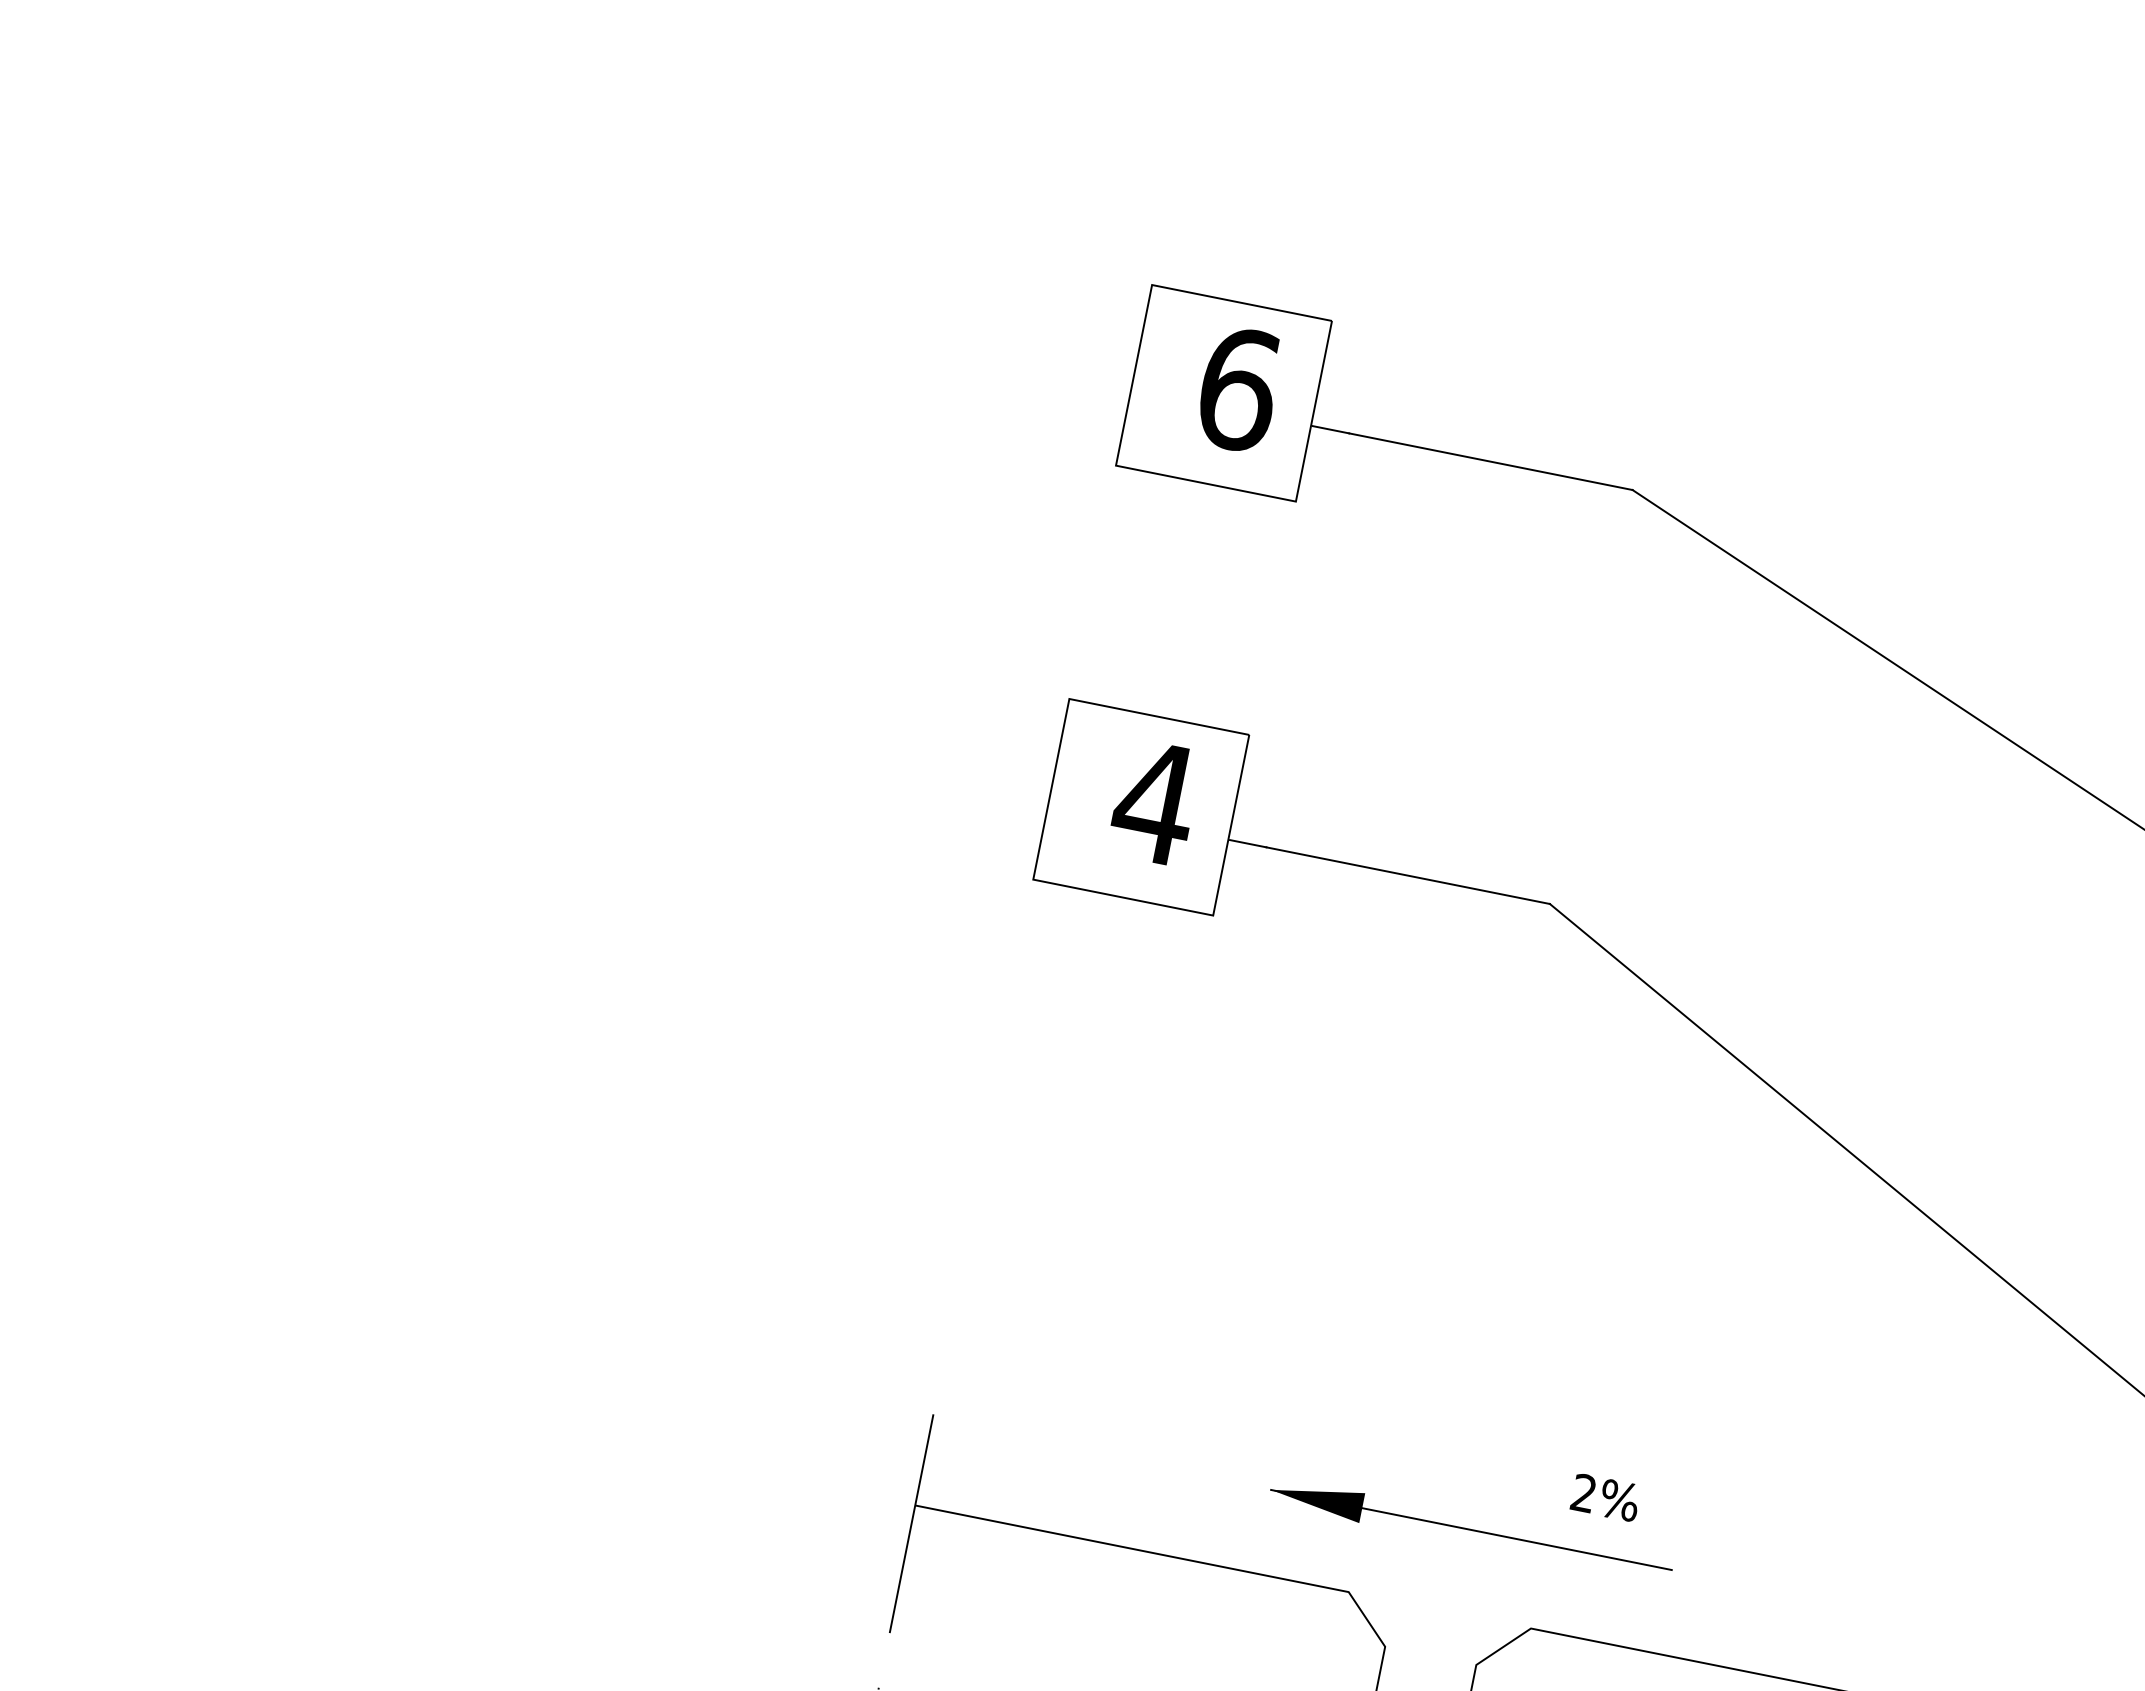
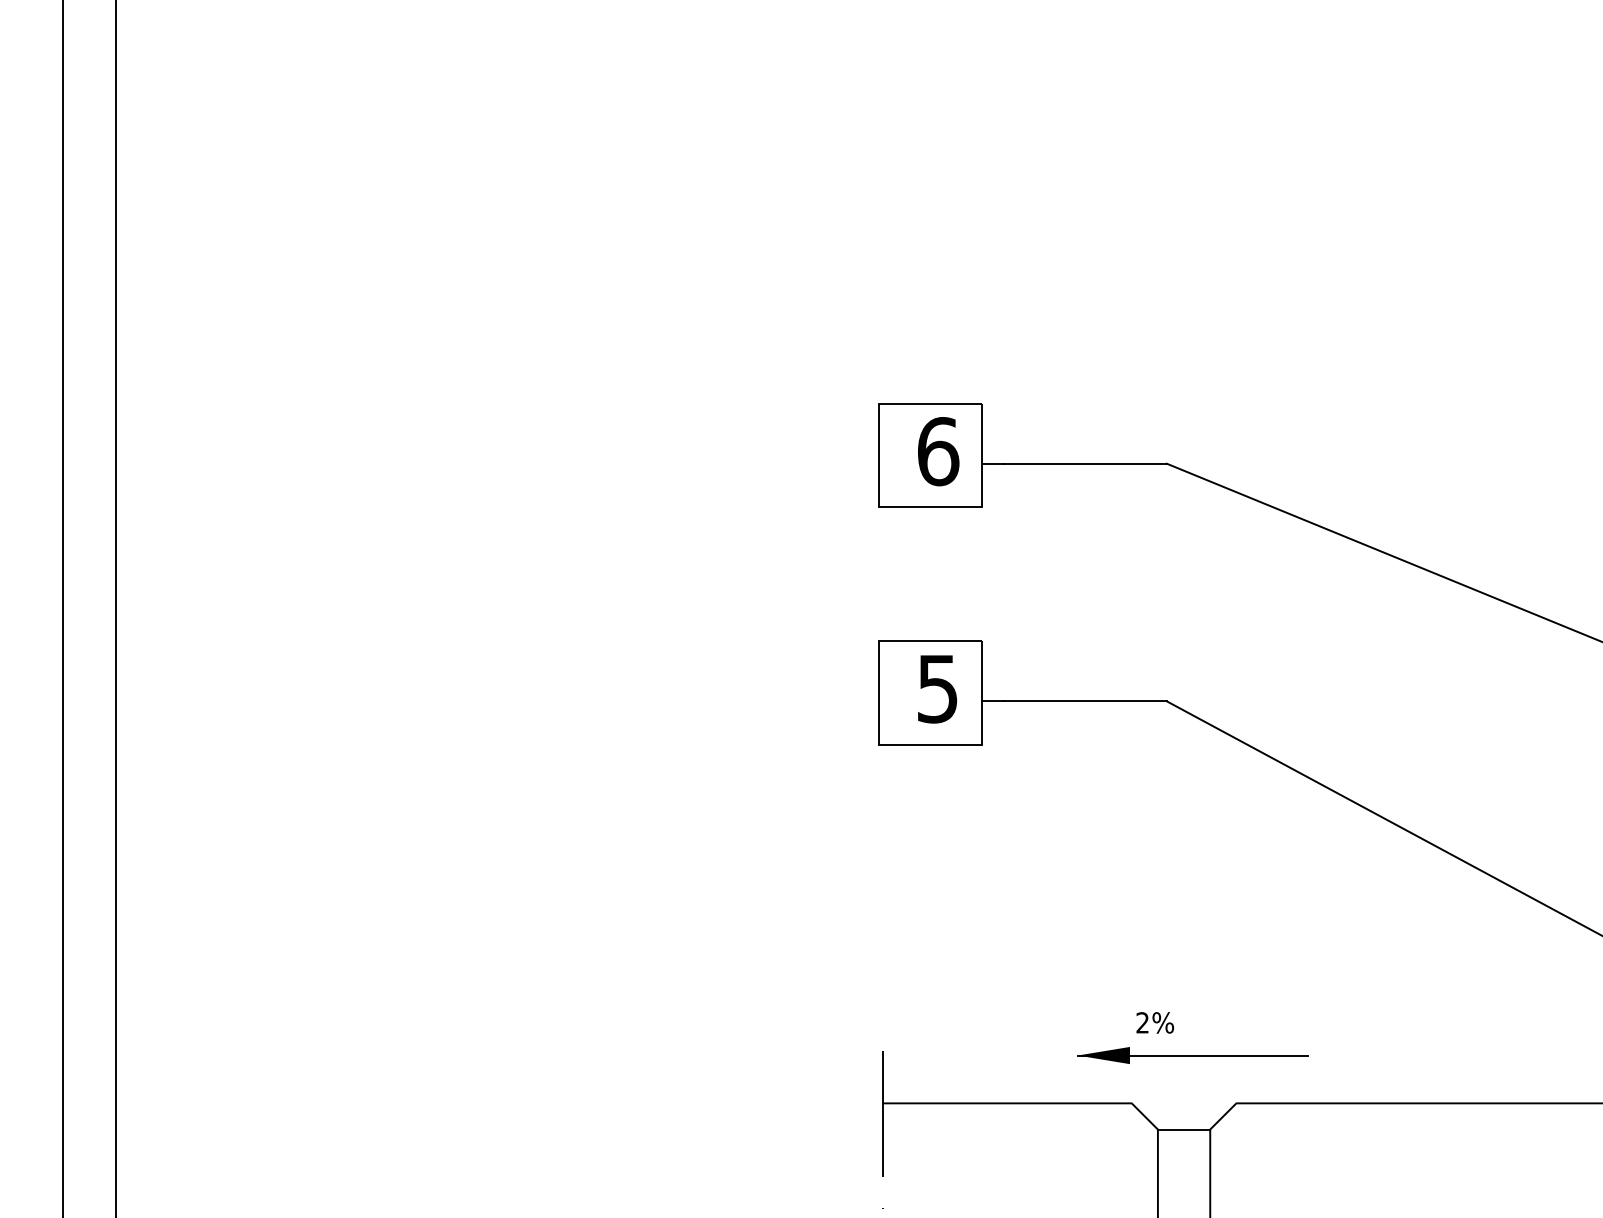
text: (1154, 803) -> (937, 689), 4 -> 5
text: (1606, 1497) -> (1155, 1022), moved
line: (1429, 1655) -> (1183, 1129), added

